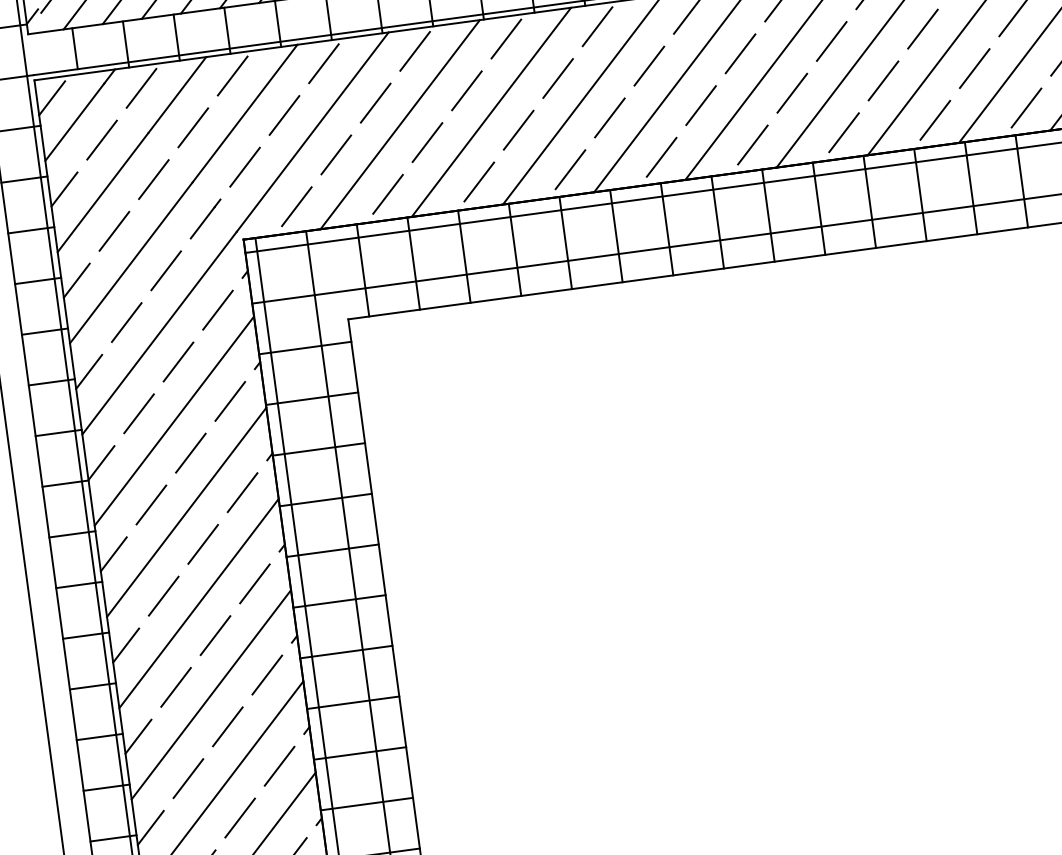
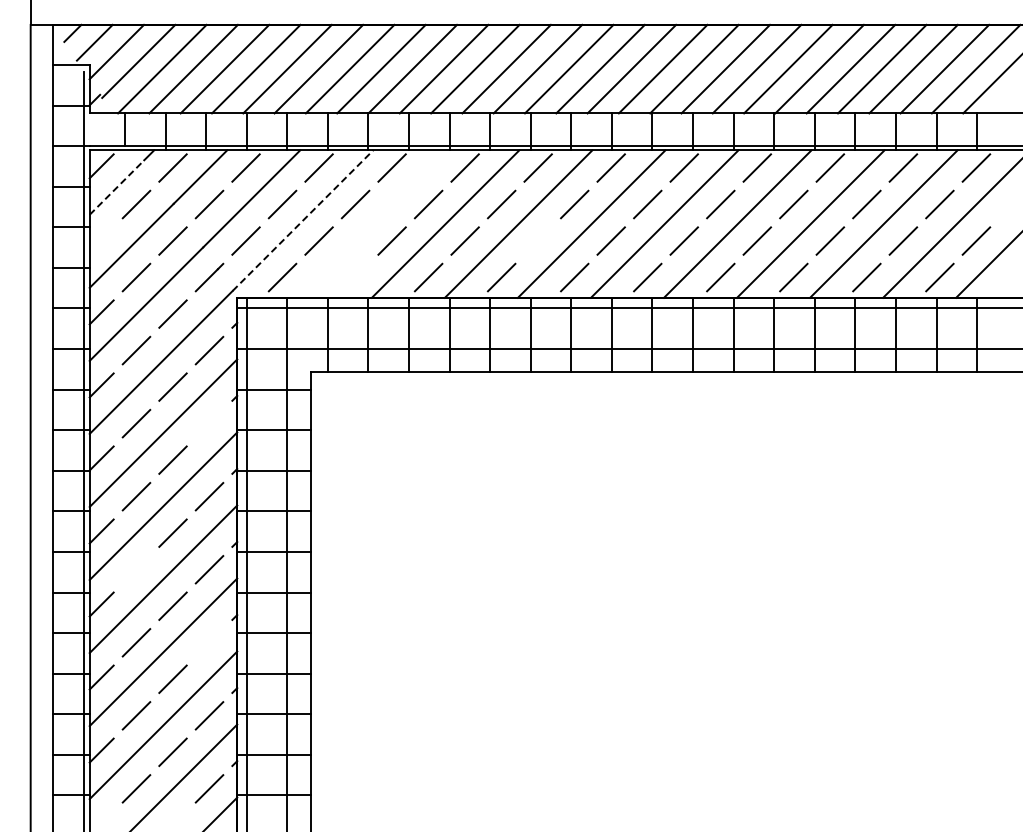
line: (608, 117) -> (537, 240), removed
line: (74, 122) -> (116, 187), solid -> dashed
line: (399, 123) -> (372, 223), removed
line: (313, 131) -> (303, 220), solid -> dashed
line: (64, 189) -> (101, 239), removed
line: (387, 194) -> (355, 277), removed
line: (230, 401) -> (209, 423), removed
line: (163, 595) -> (136, 569), removed
line: (267, 674) -> (209, 642), removed

